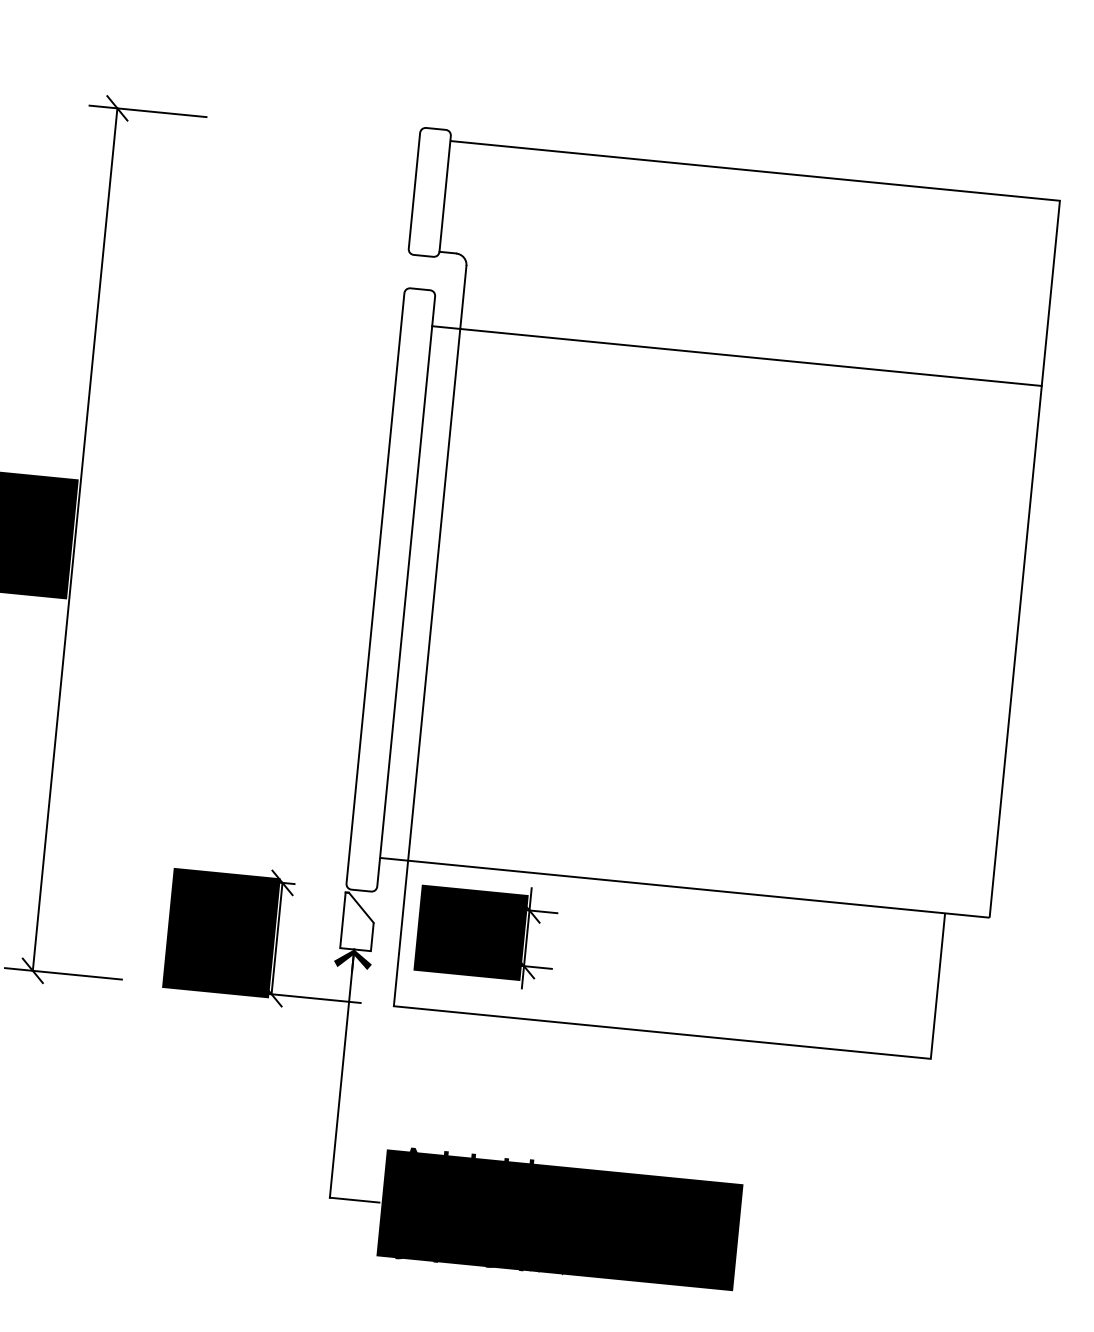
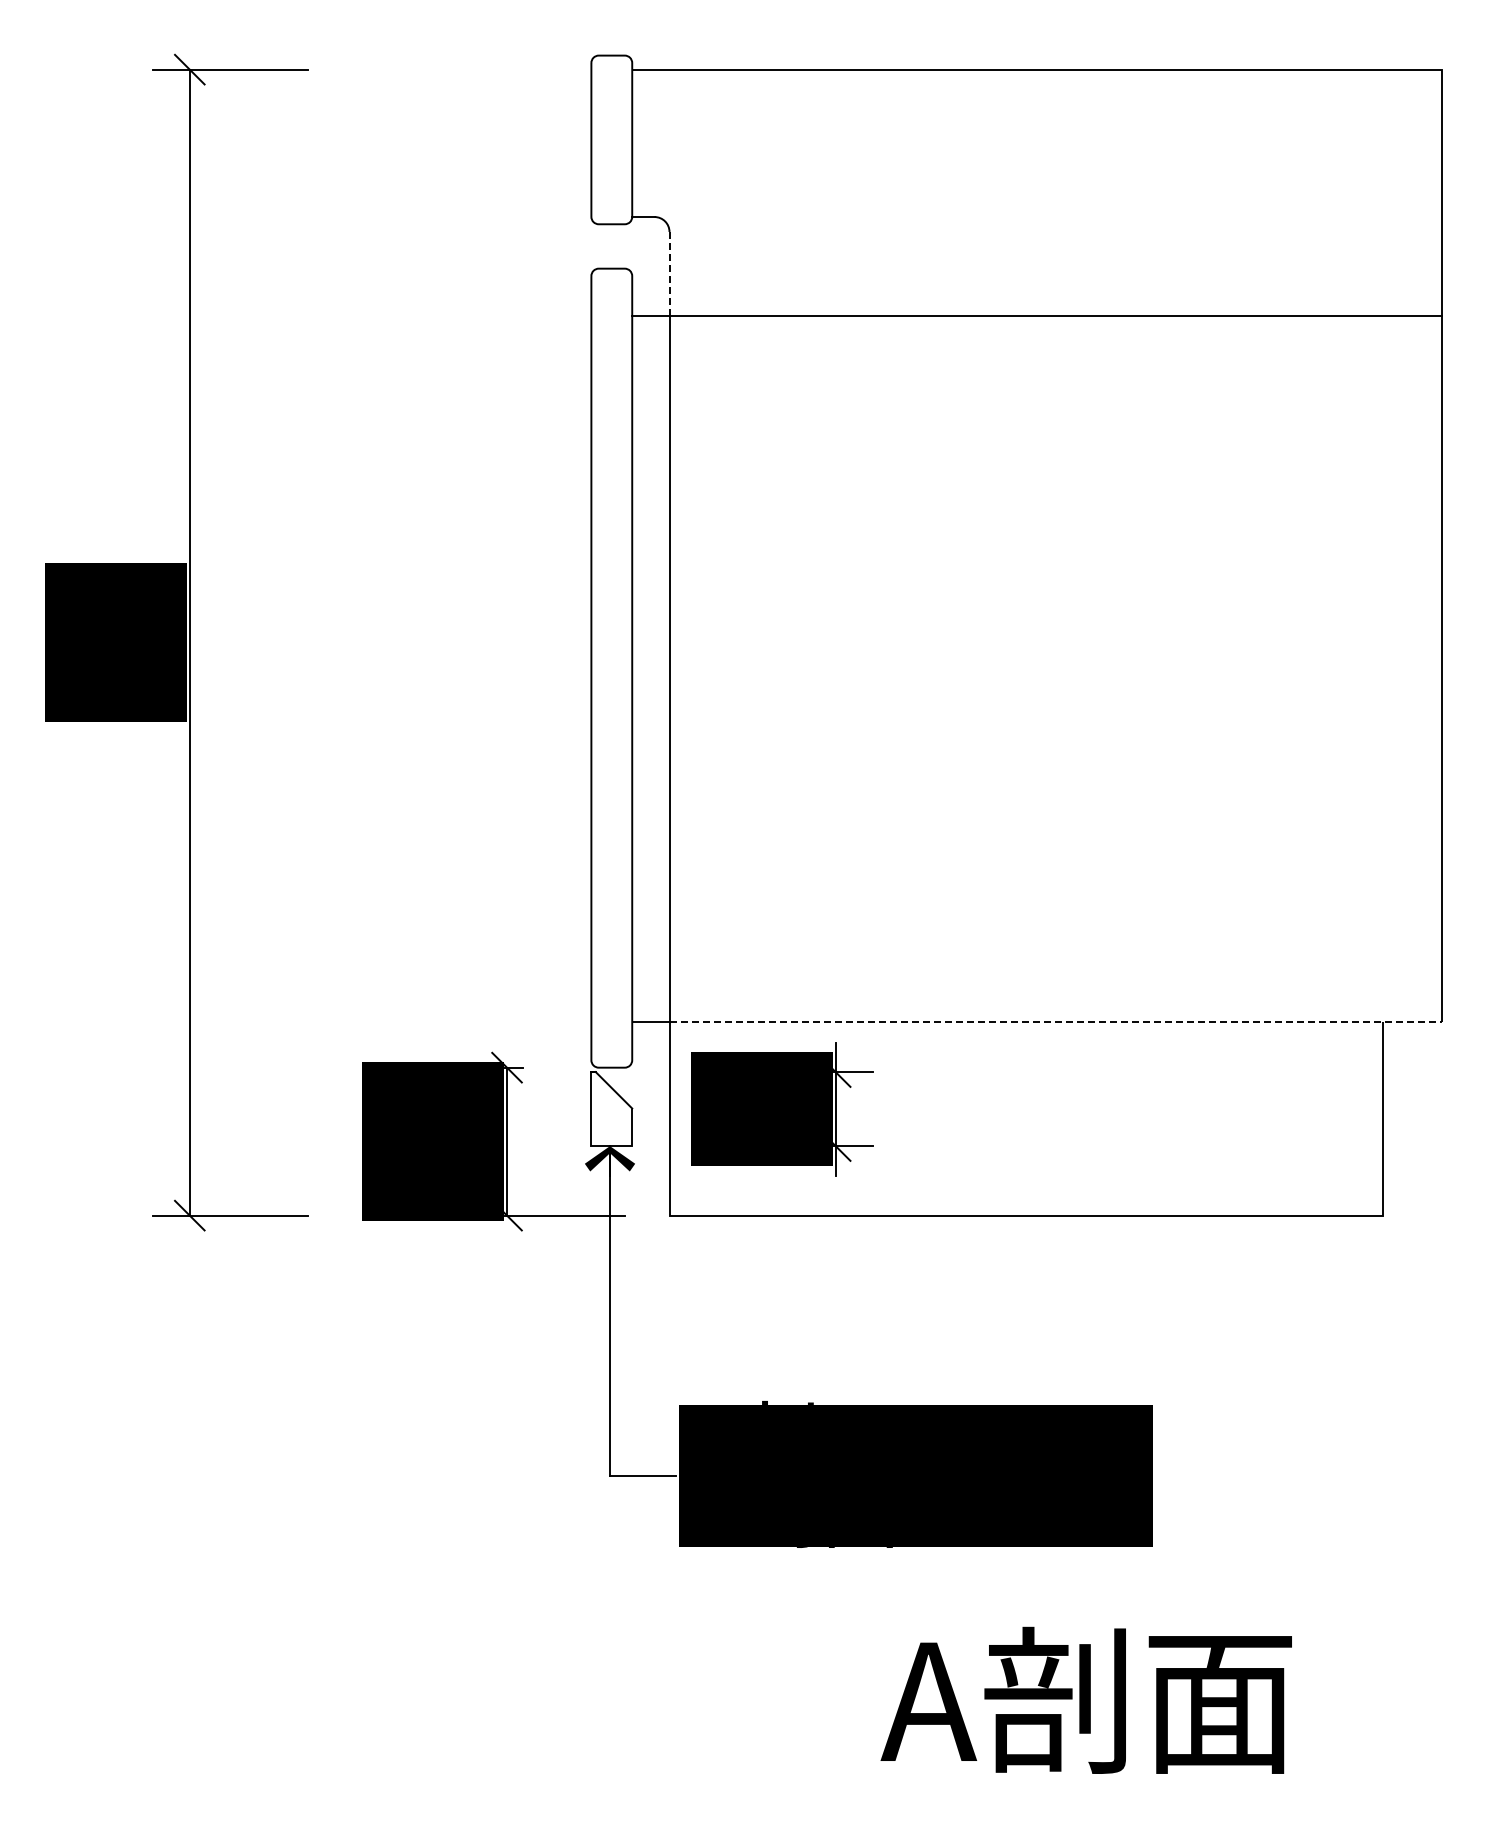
line: (463, 297) -> (669, 273), solid -> dashed
line: (699, 889) -> (1056, 1022), solid -> dashed
text: (484, 1211) -> (815, 1473), 斜封板 -> A剖面

